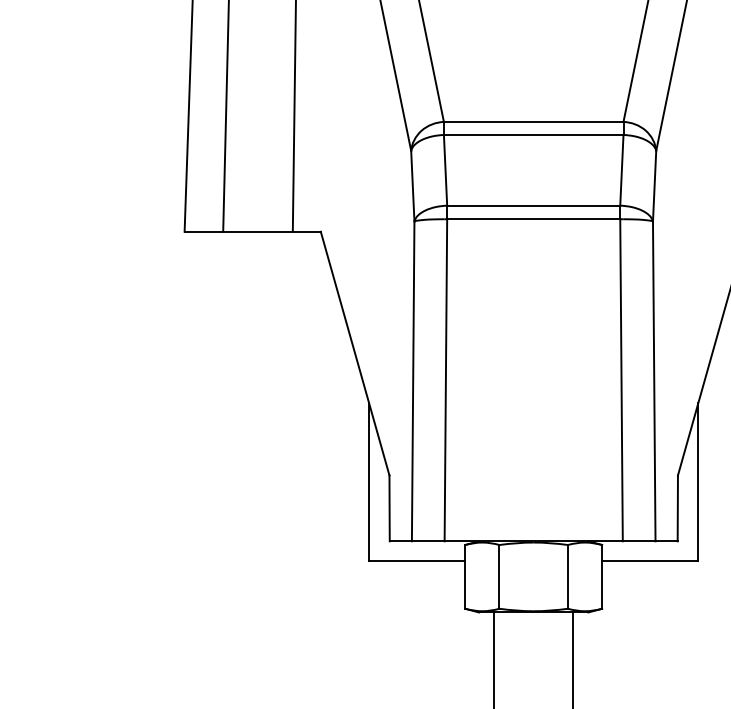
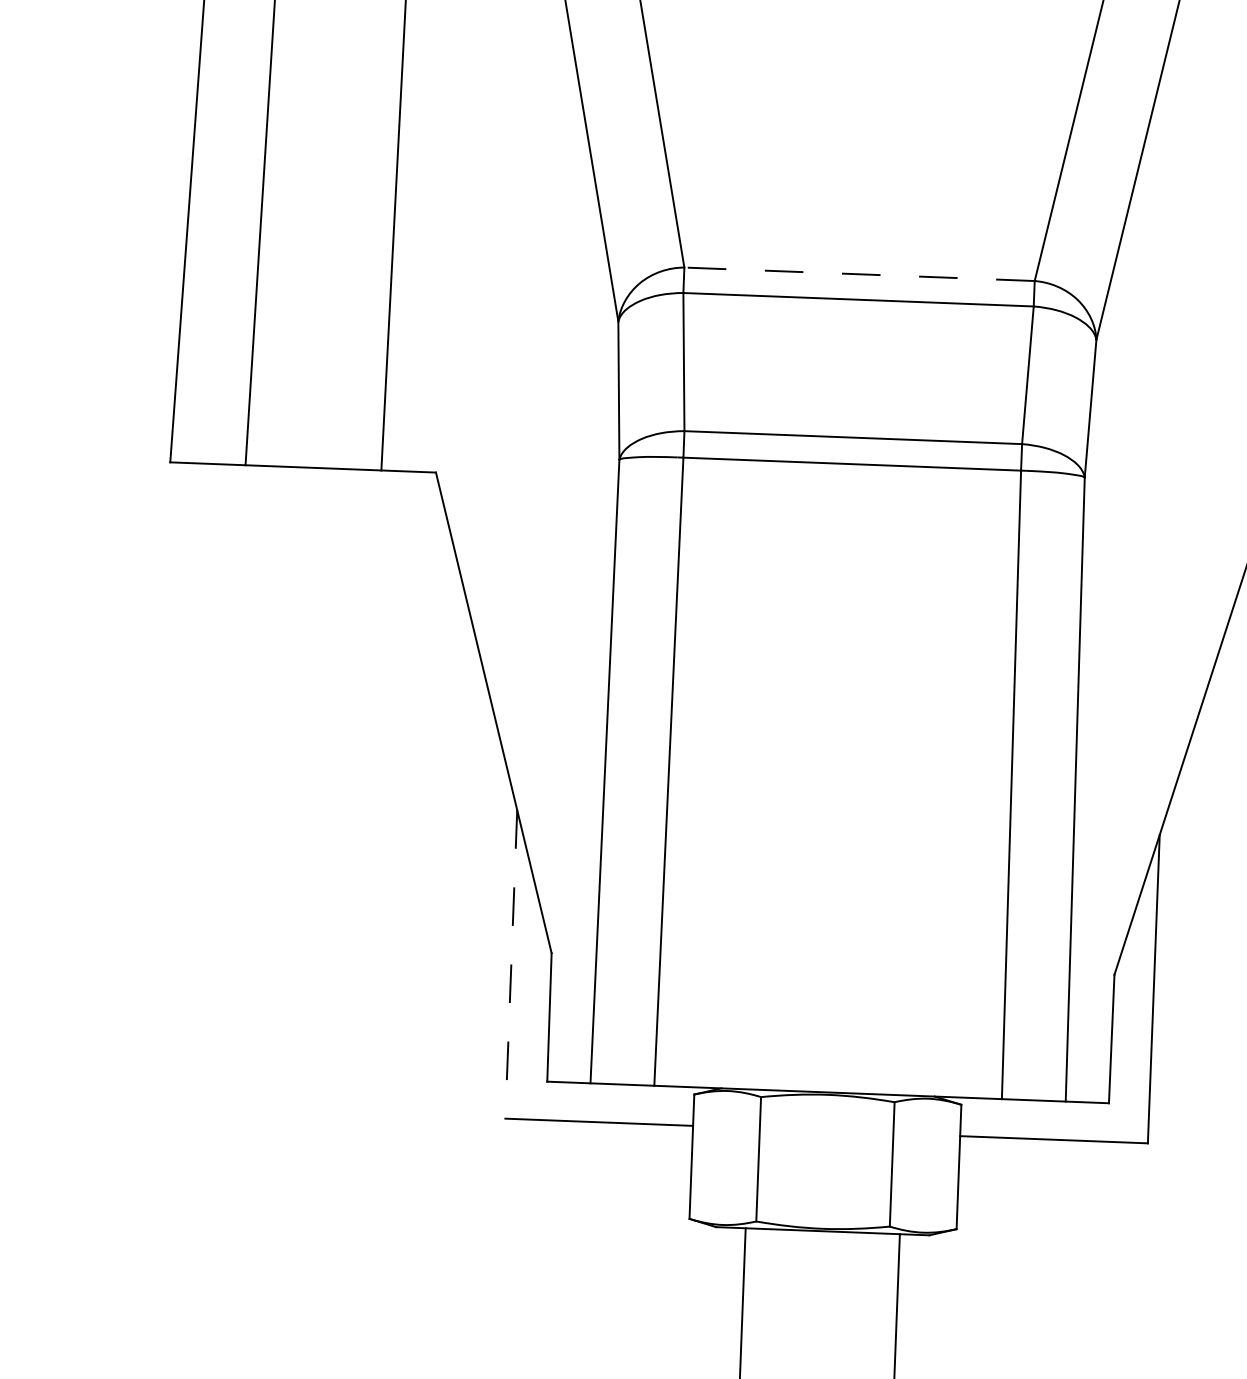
line: (533, 121) -> (859, 273), solid -> dashed
line: (369, 482) -> (512, 965), solid -> dashed

